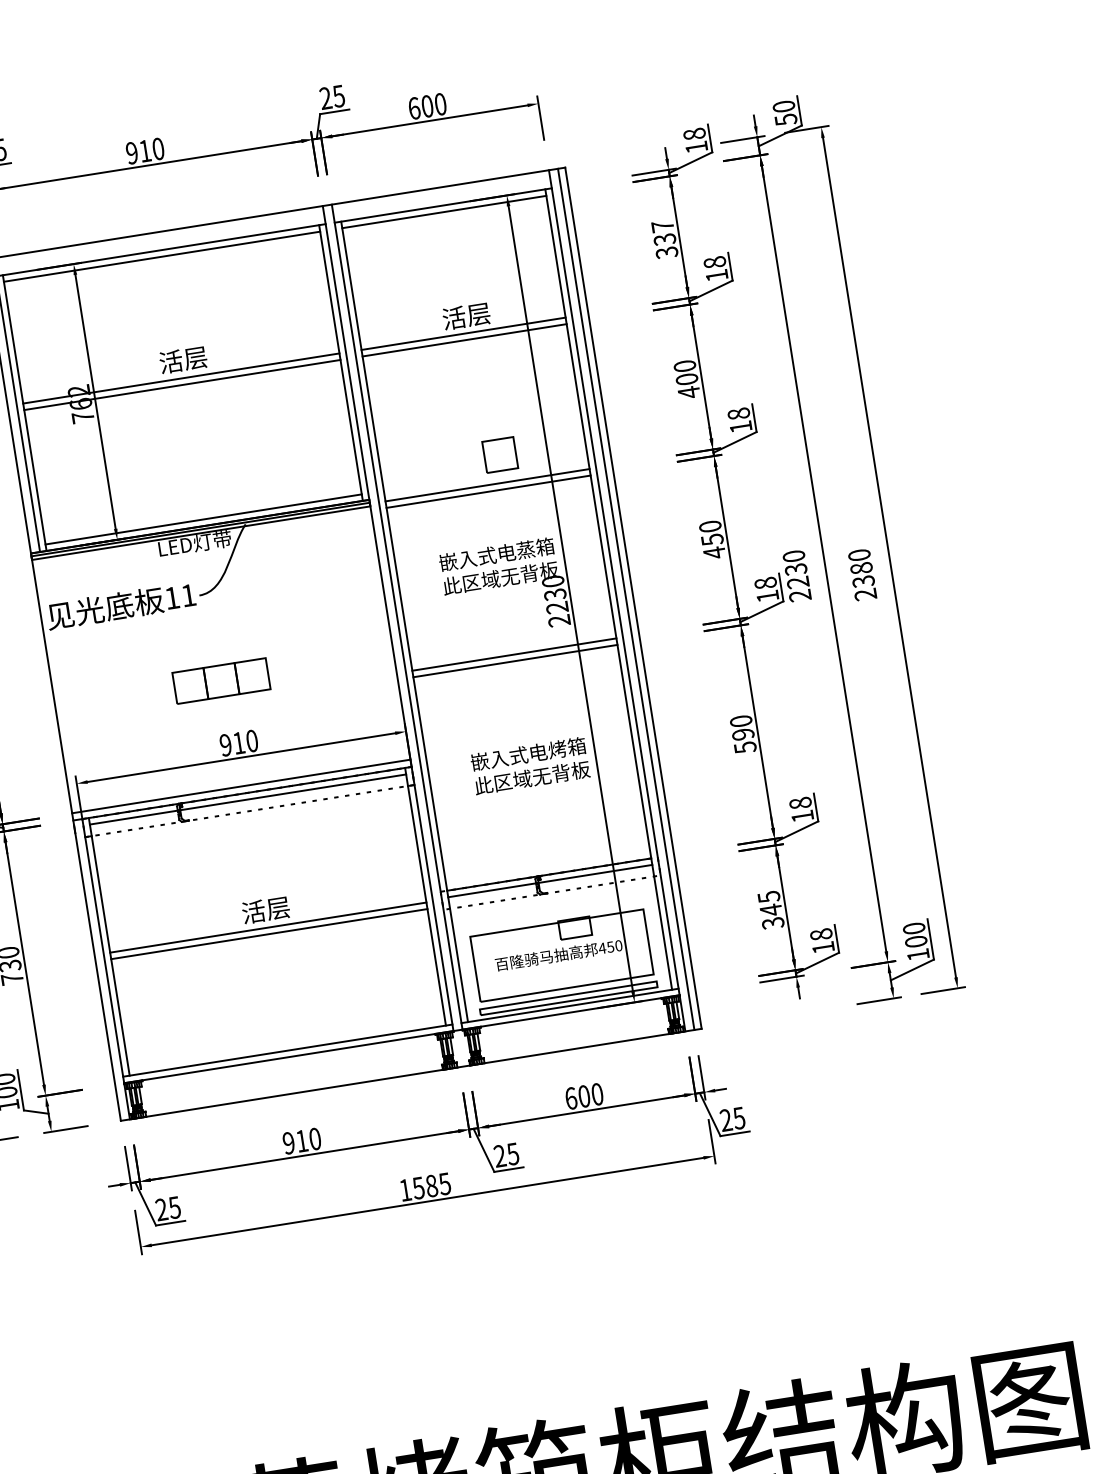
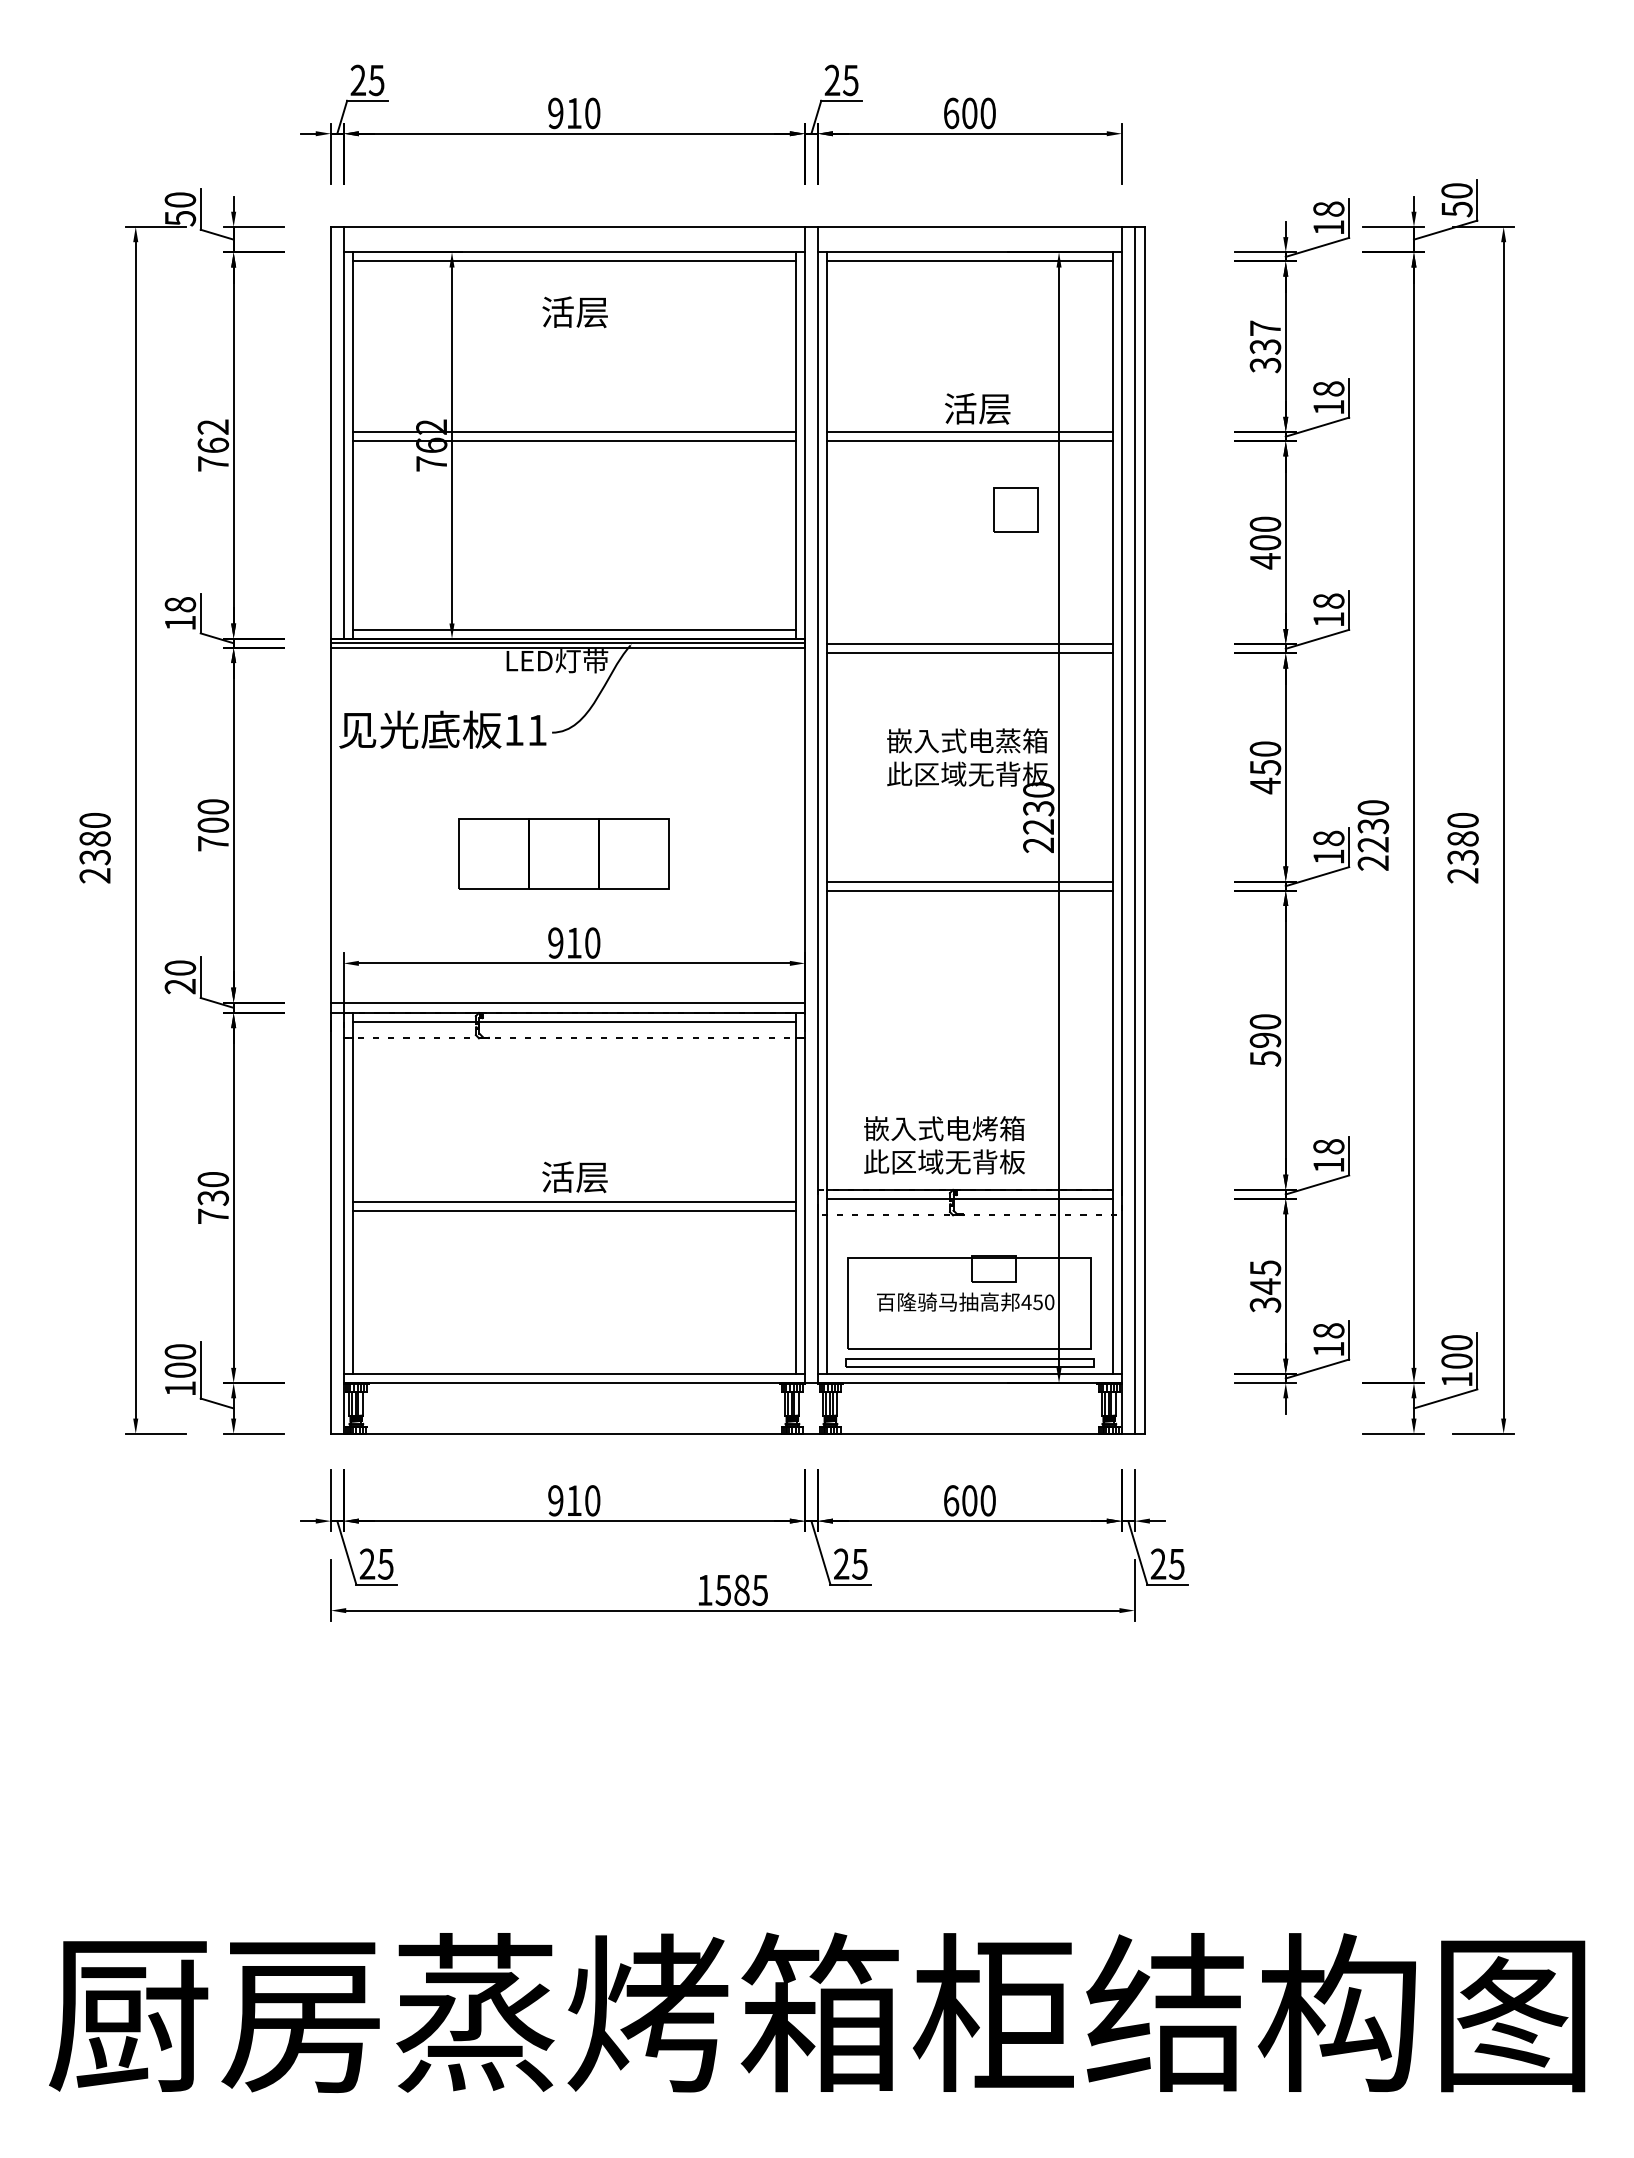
text: (182, 360) -> (574, 312), moved
part: (500, 454) -> (1015, 509), moved
part: (221, 681) -> (563, 854), size x1.6
text: (530, 766) -> (944, 1145), moved

